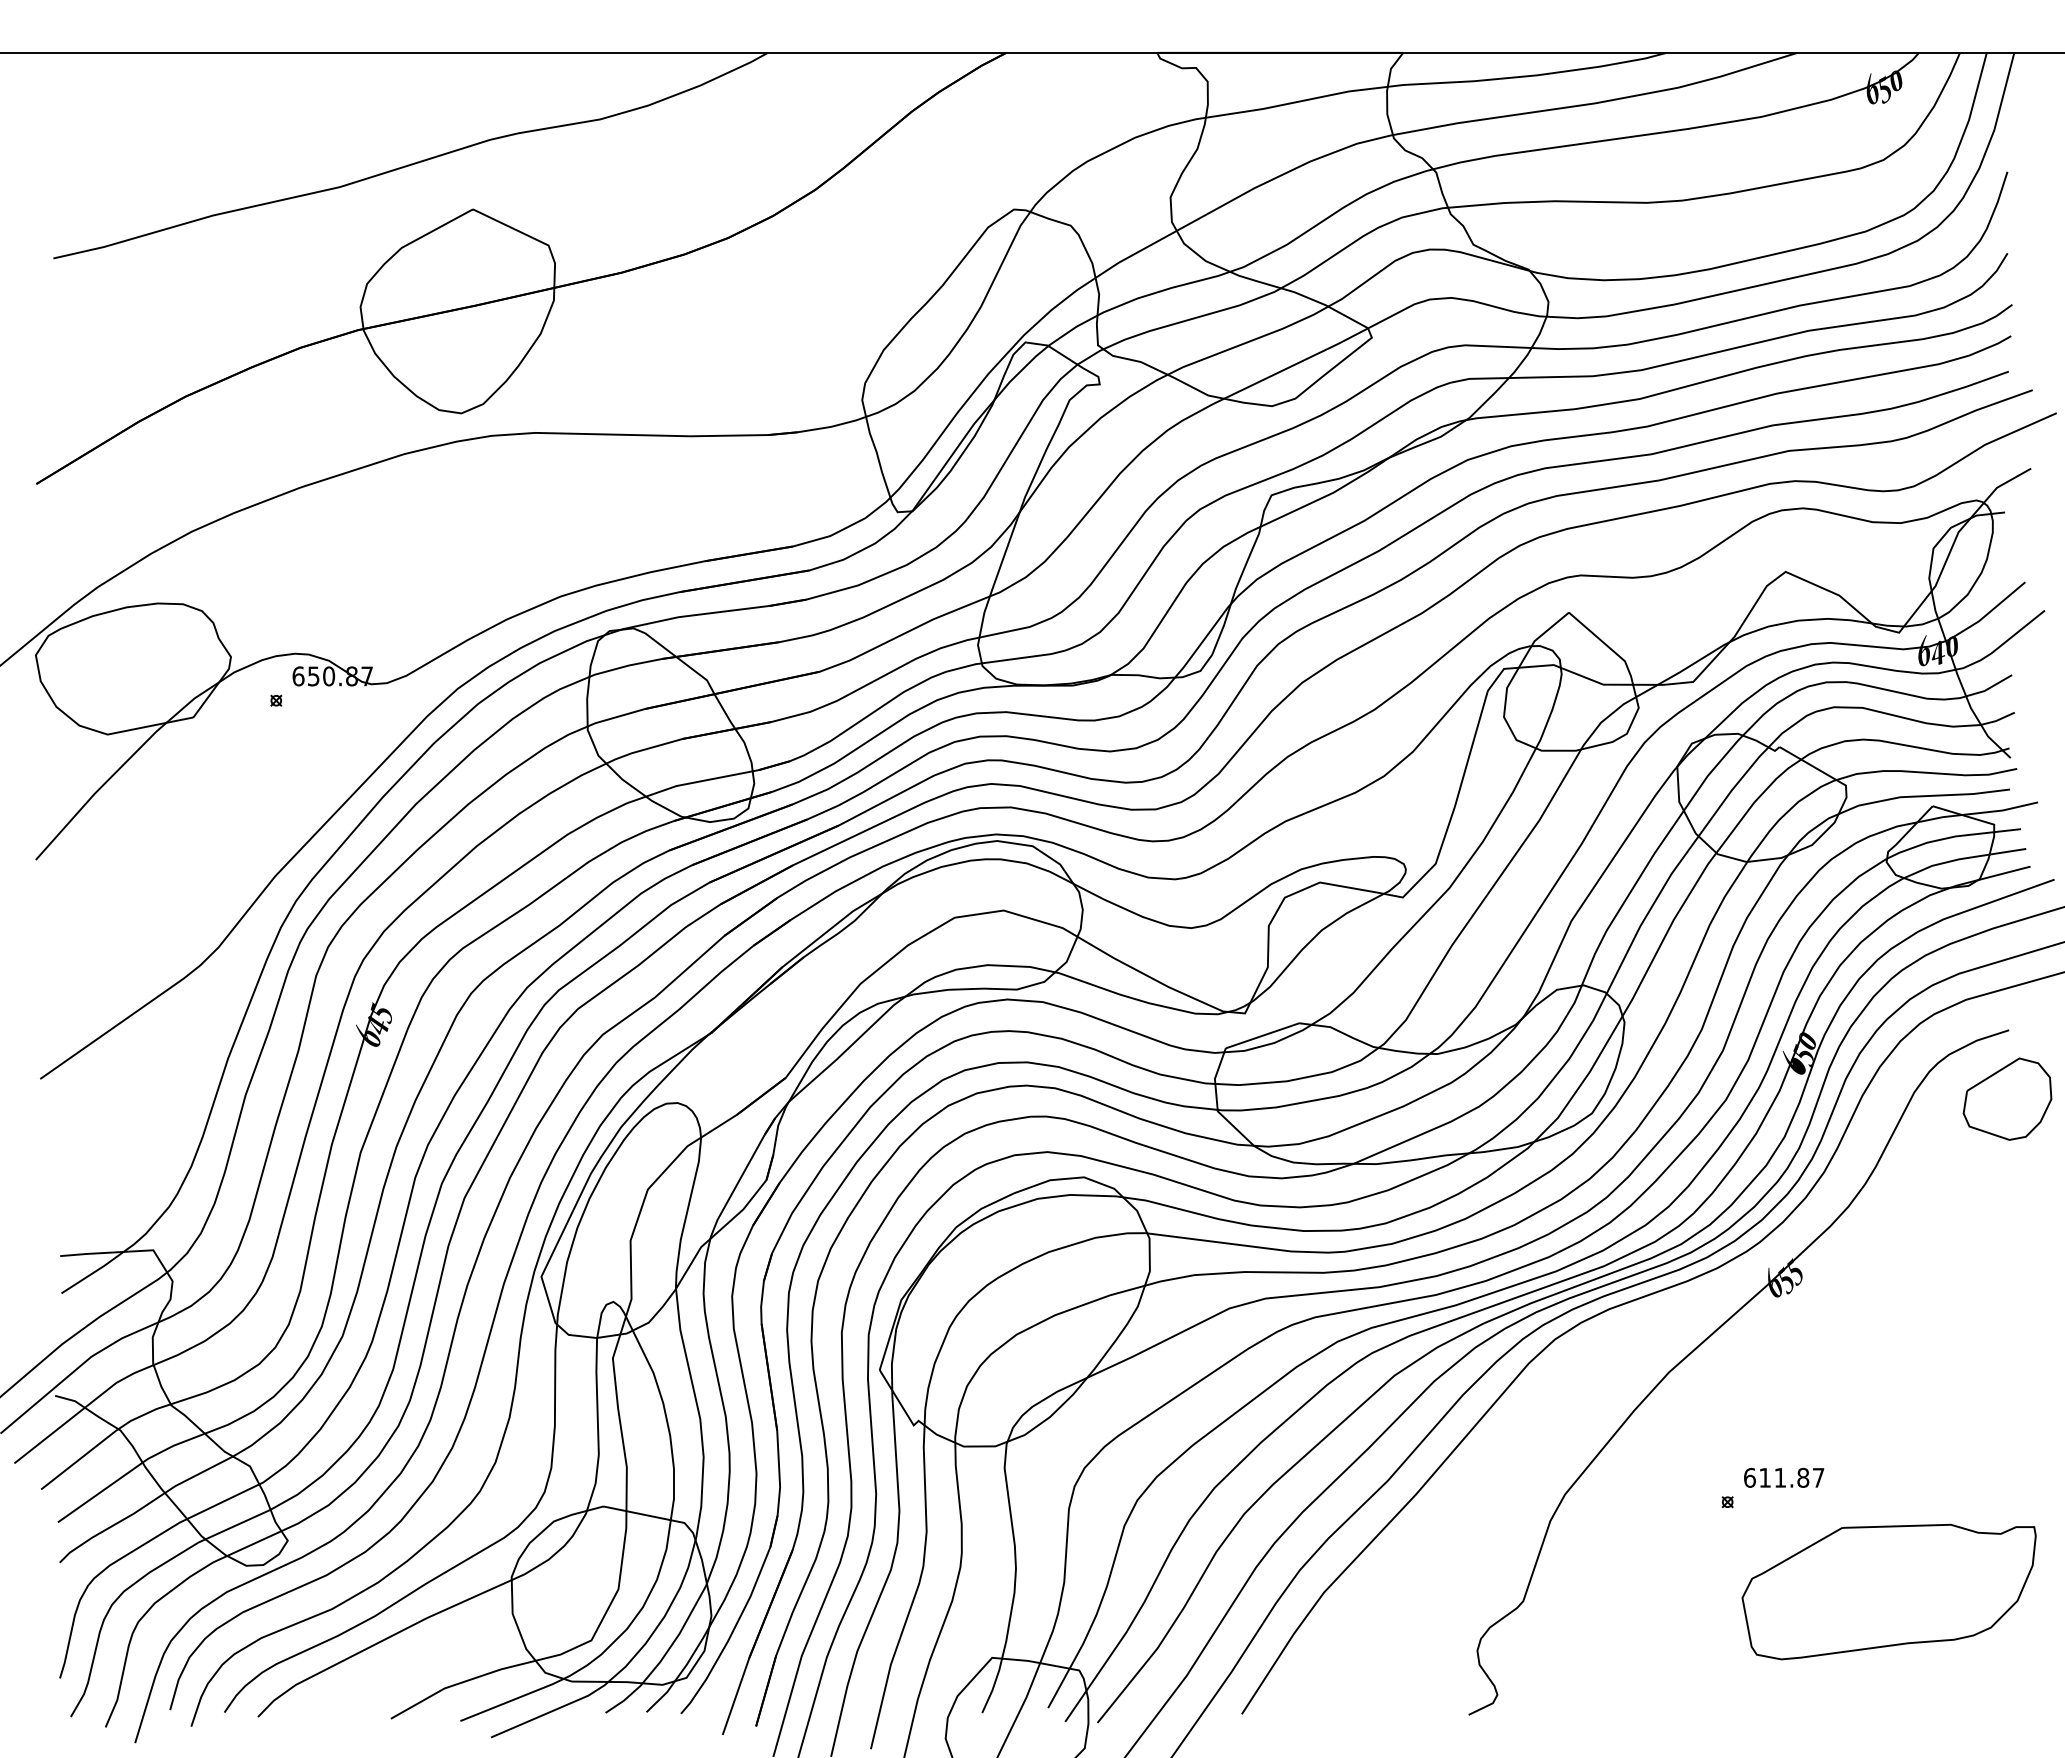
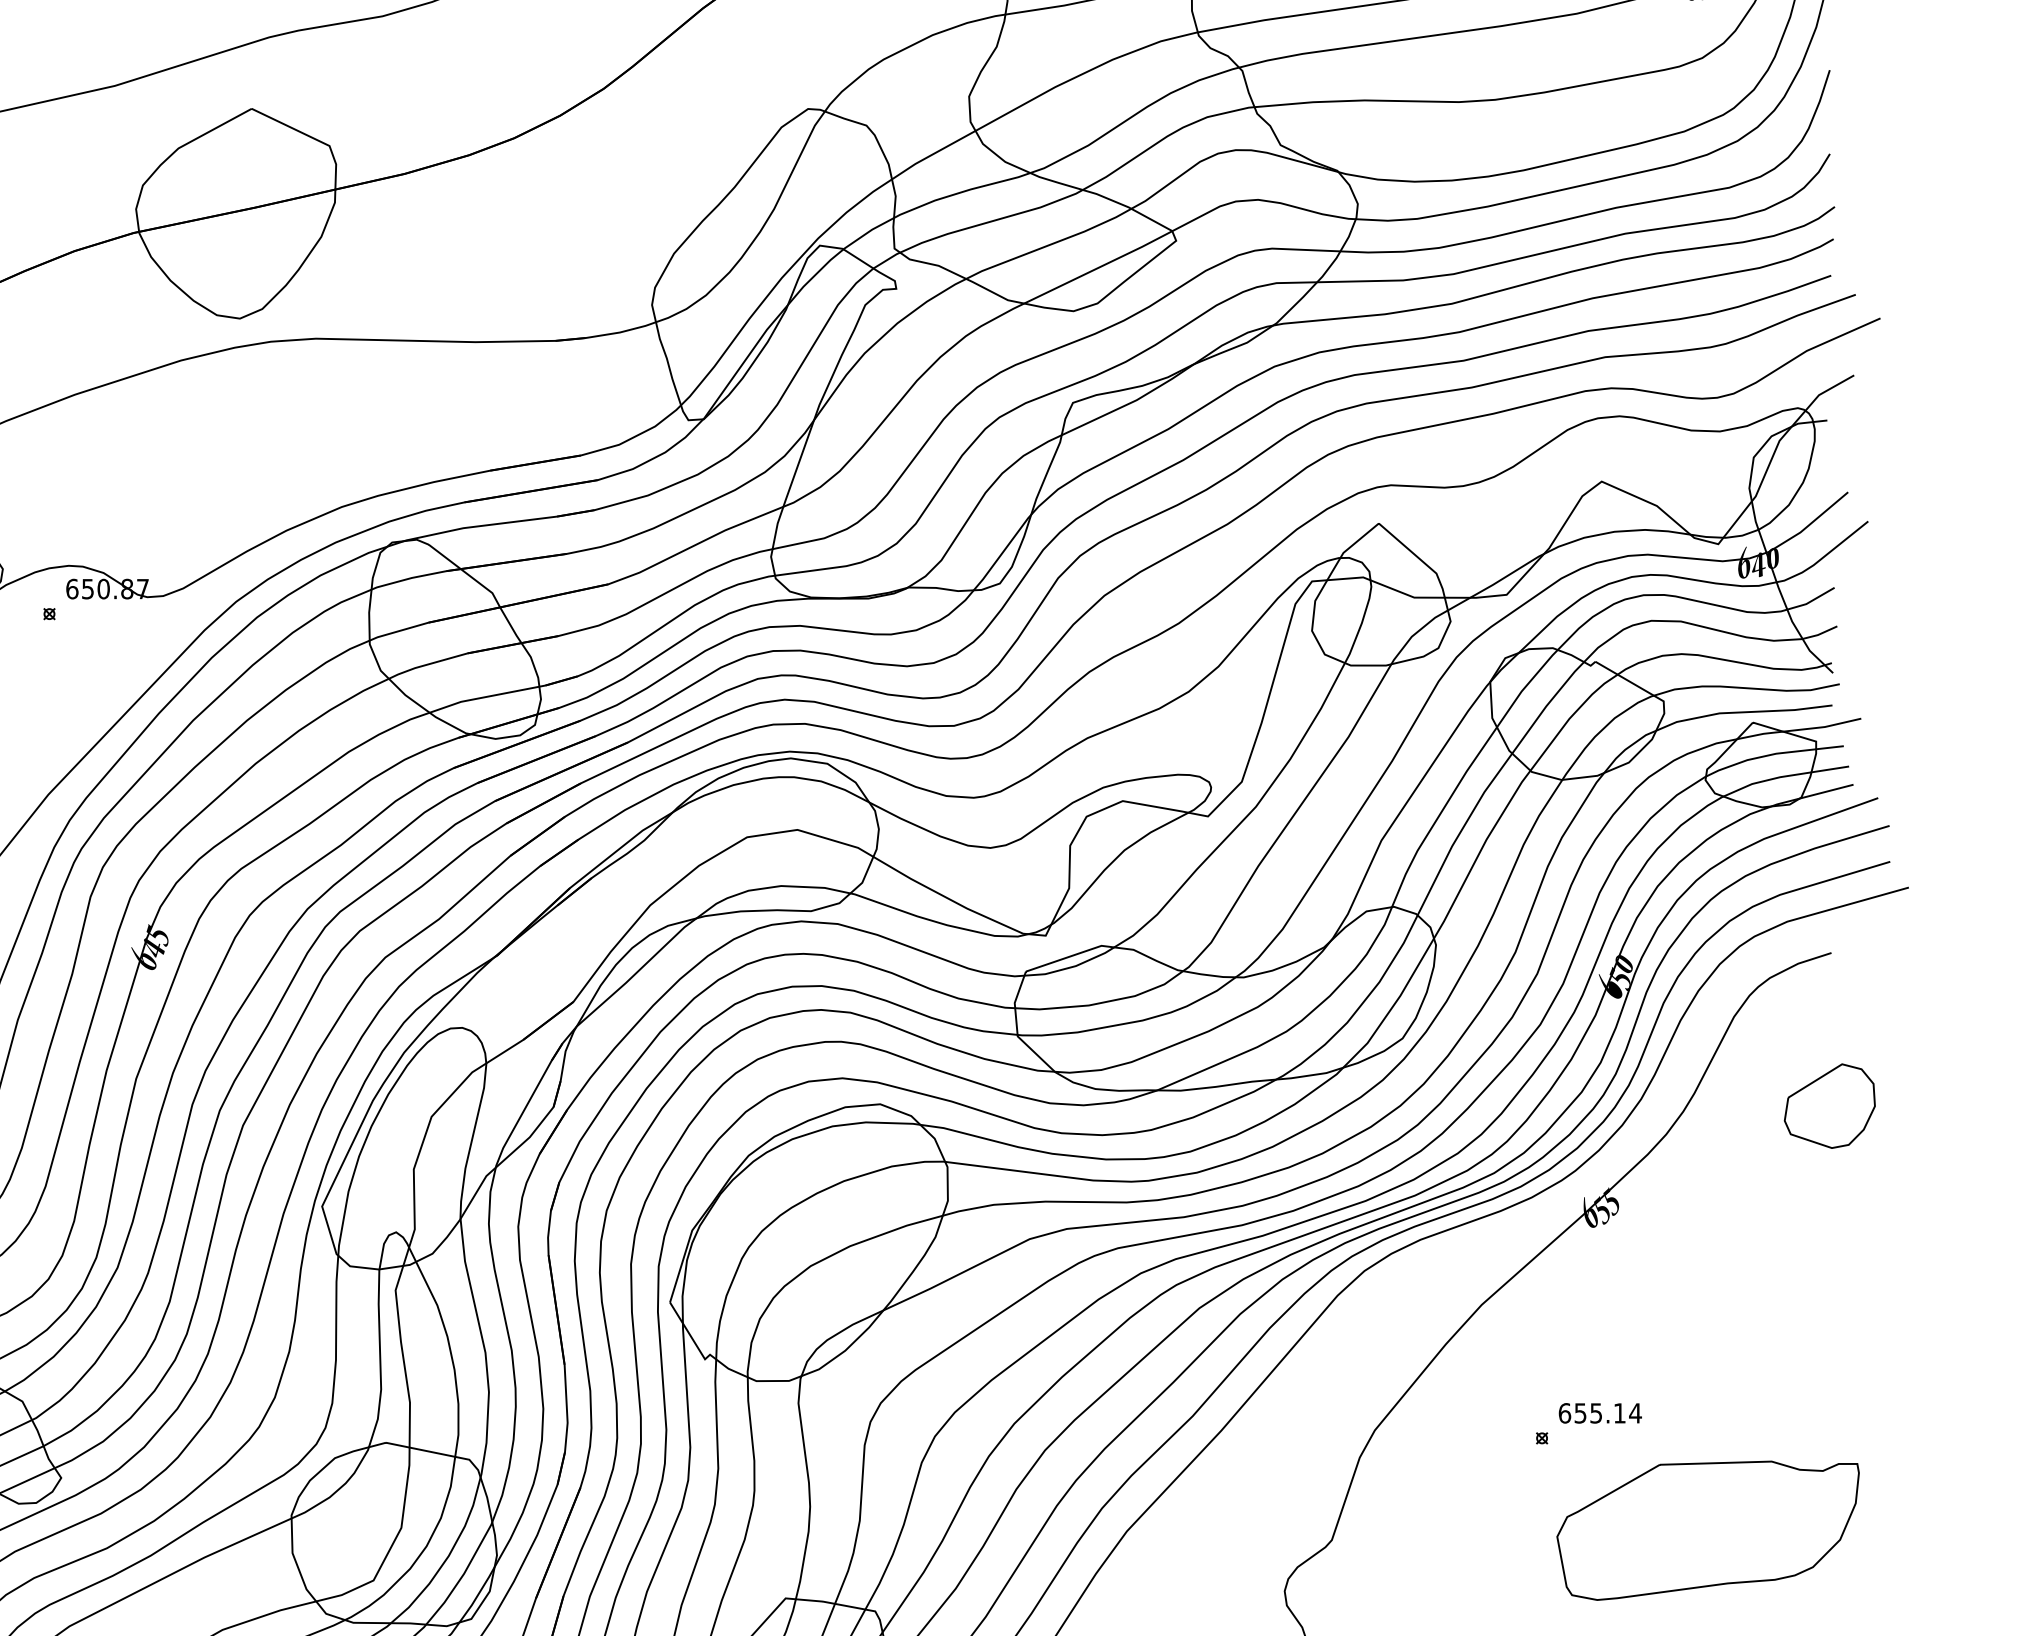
part: (2007, 1098) -> (1829, 1105), moved
text: (1791, 1477) -> (1607, 1412), 611.87 -> 655.14

